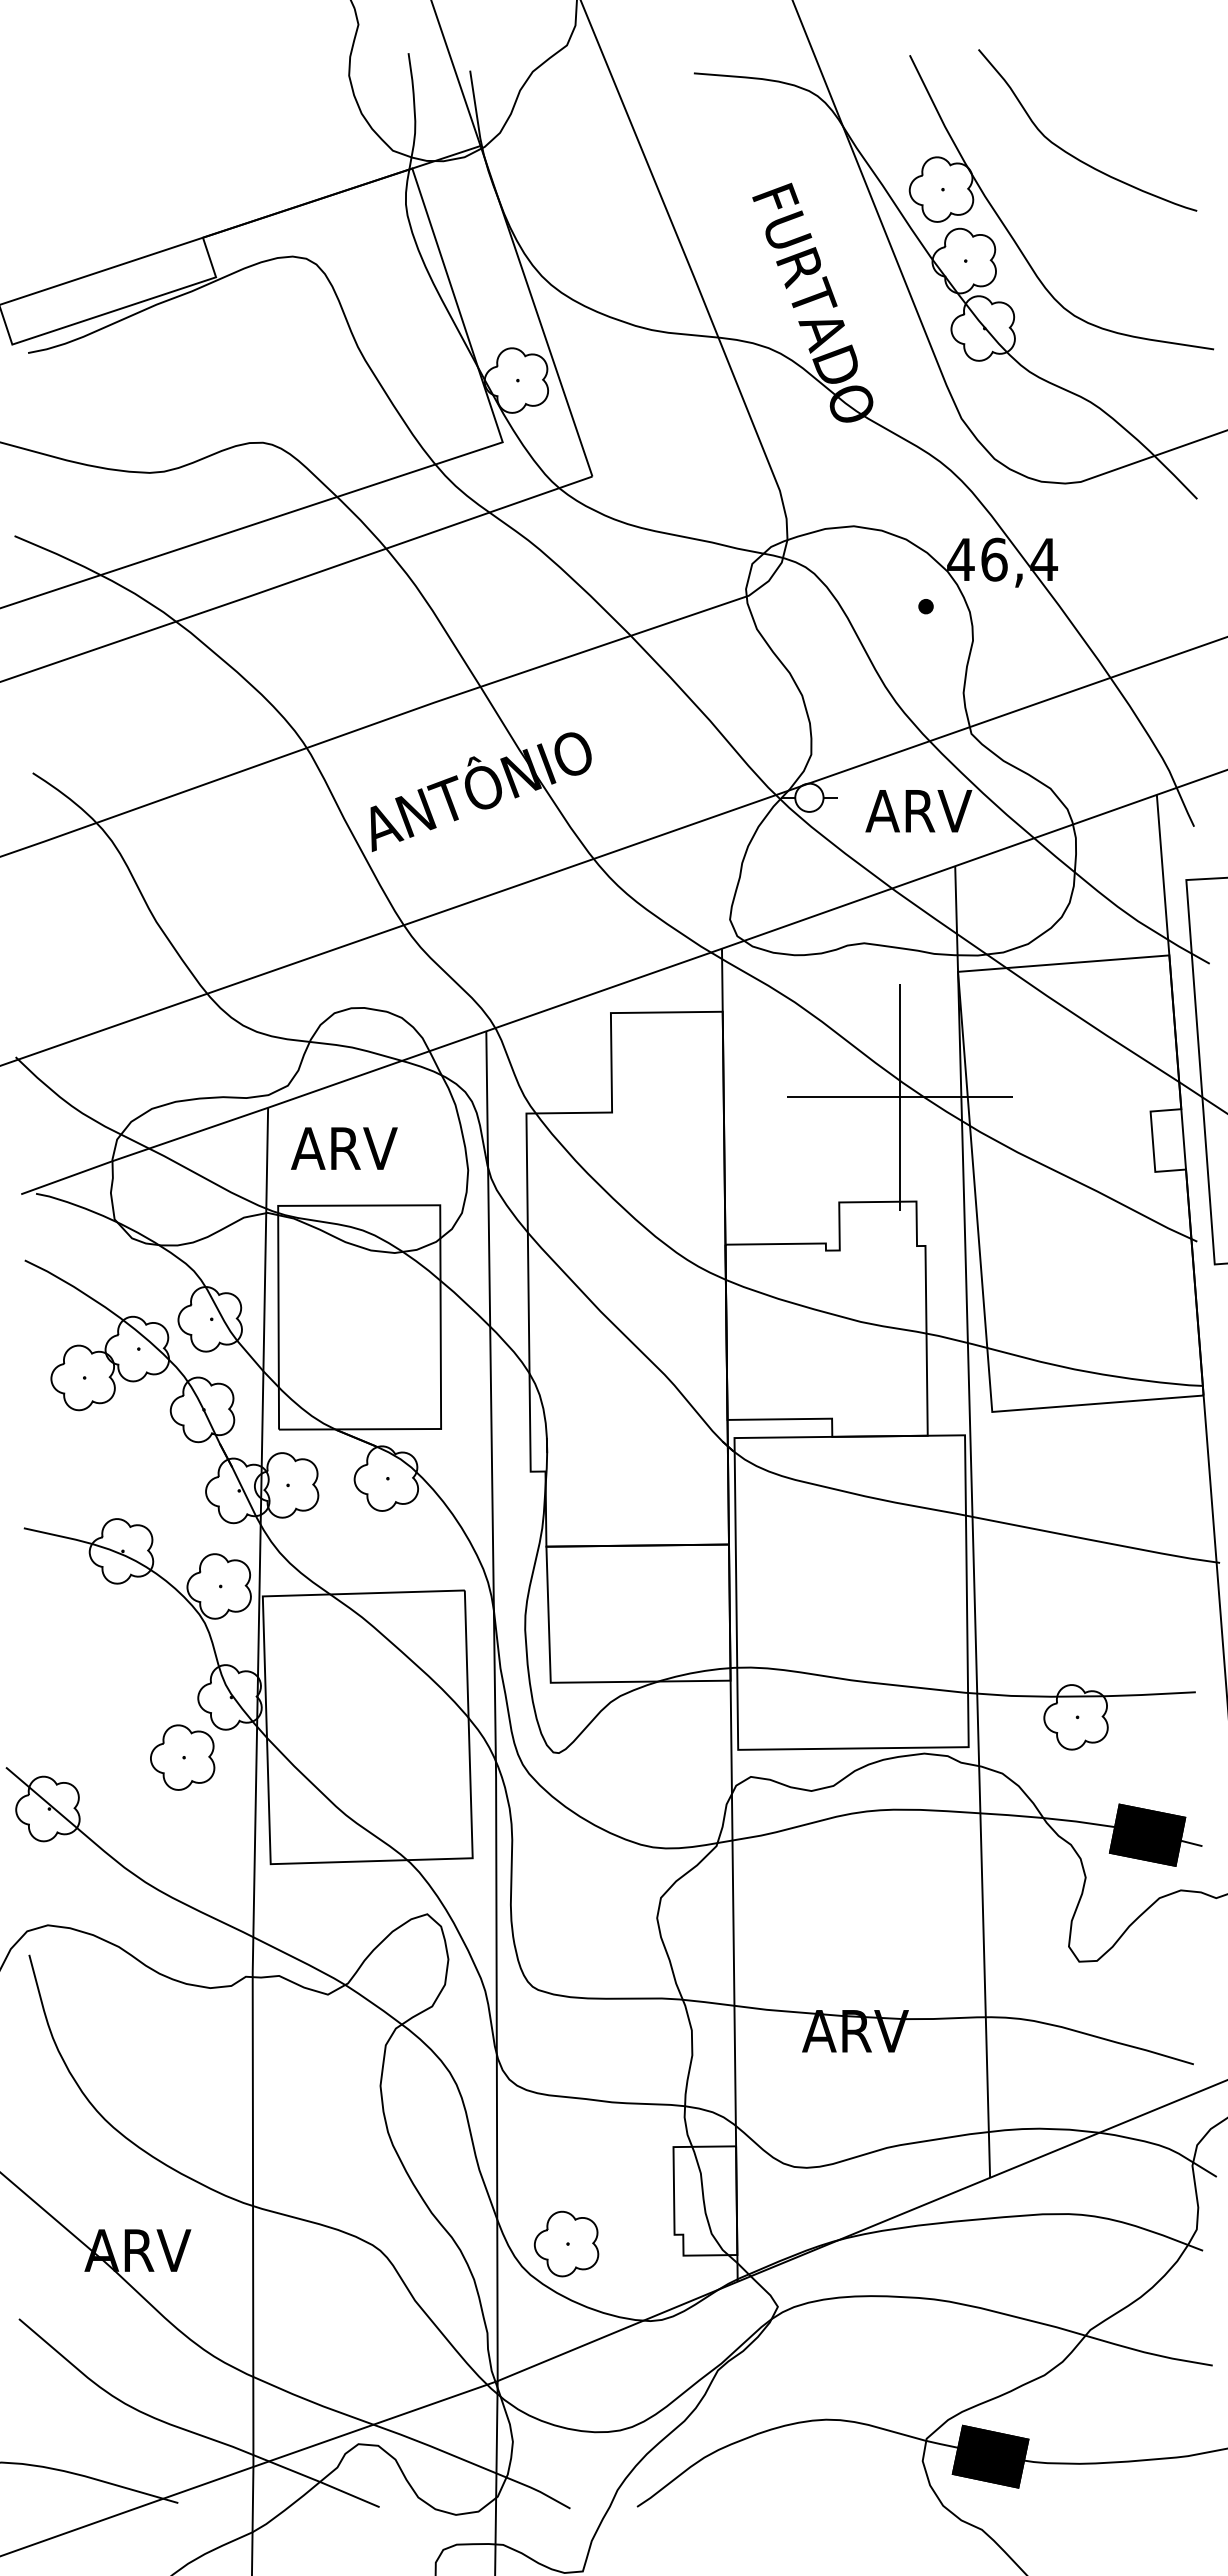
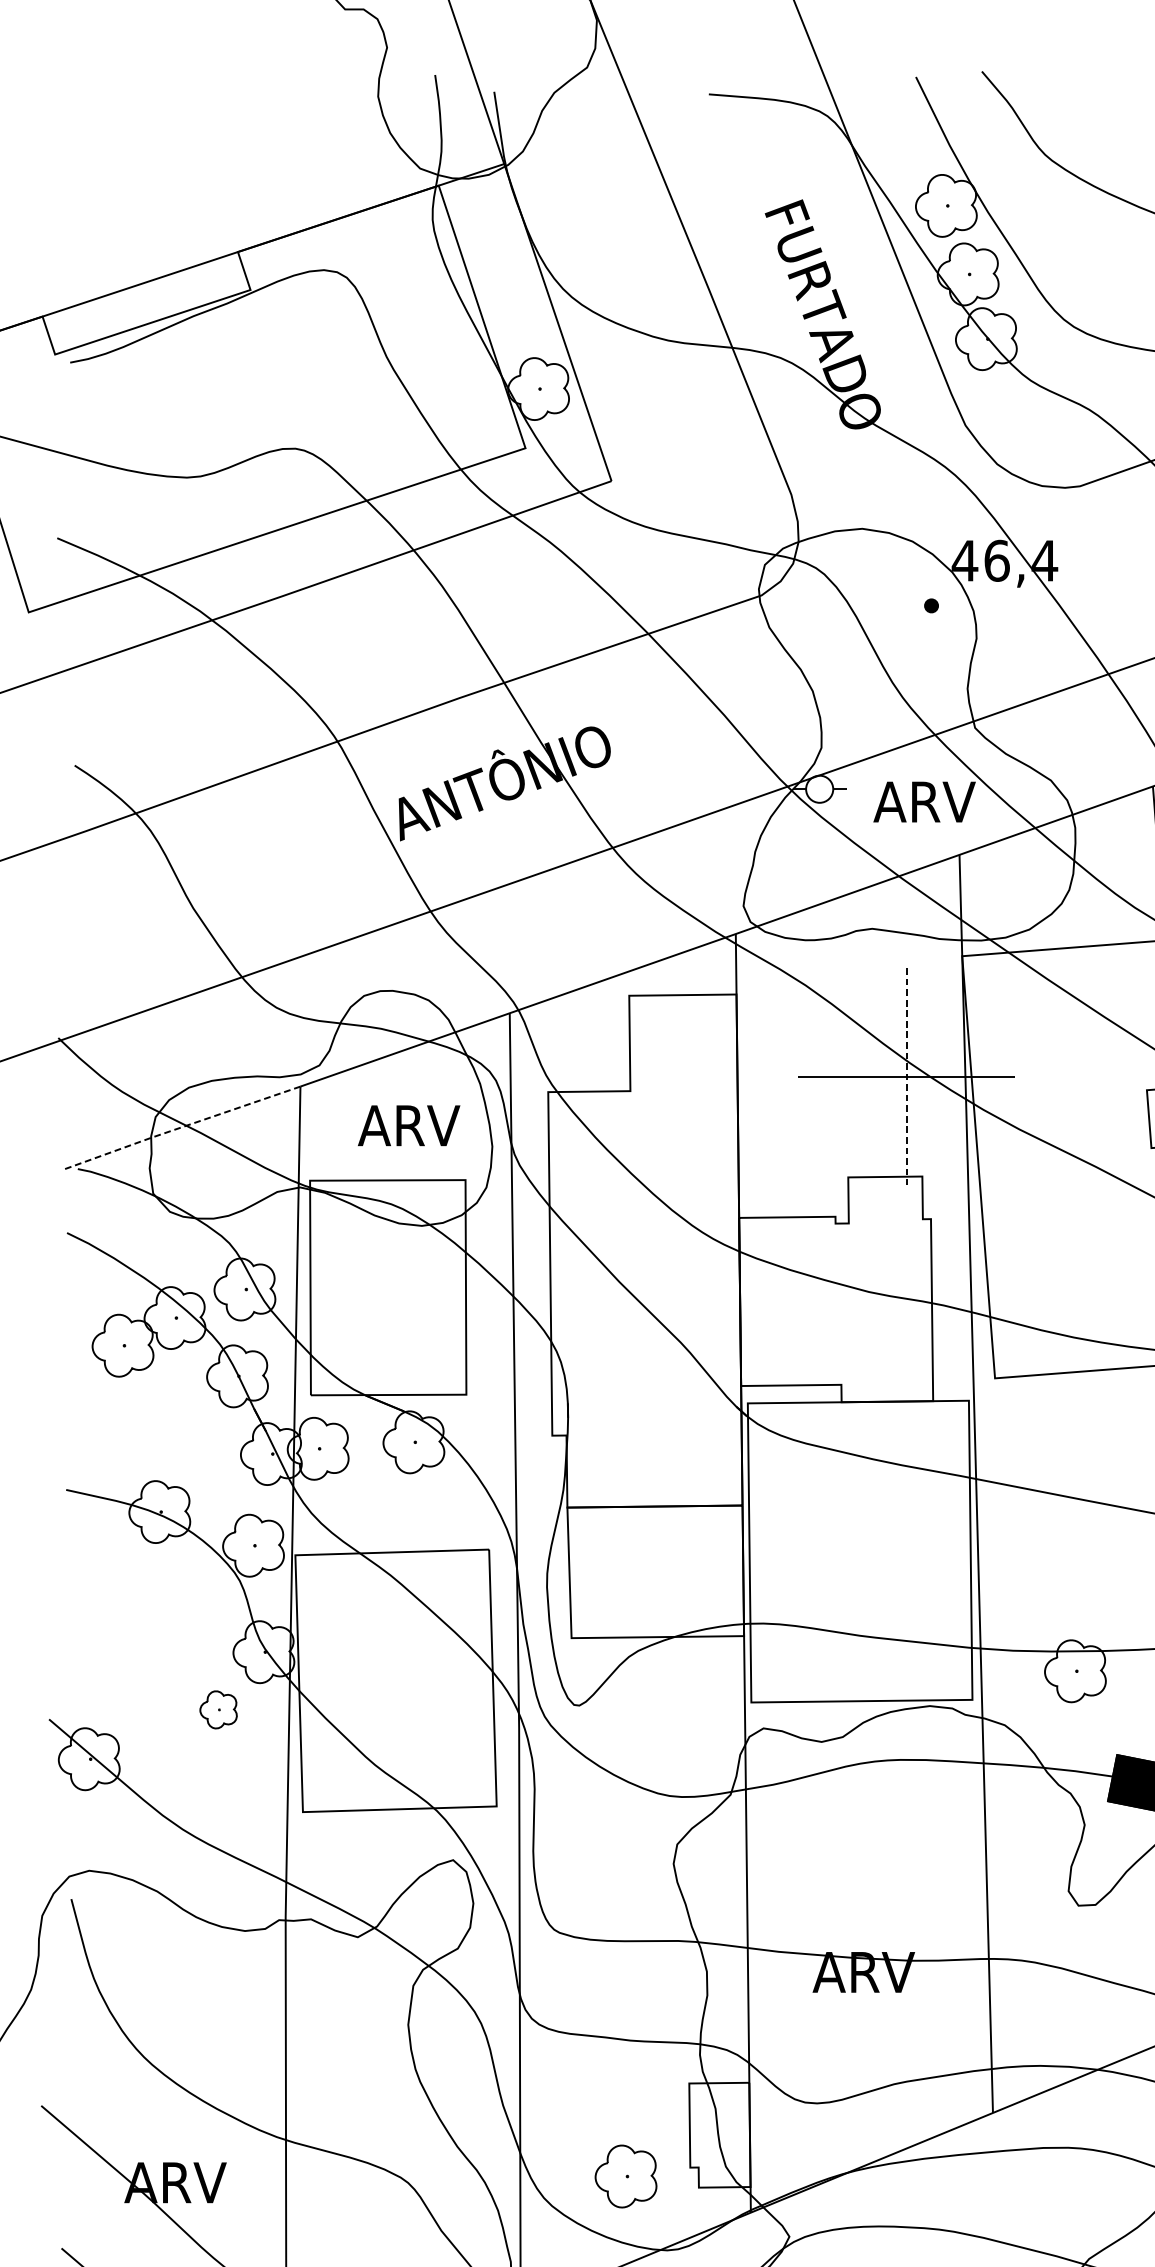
line: (900, 1097) -> (907, 1076), solid -> dashed
text: (344, 1148) -> (409, 1125), moved
line: (143, 1150) -> (180, 1127), solid -> dashed
part: (182, 1757) -> (218, 1709), size x0.6
part: (566, 2243) -> (625, 2175), moved

